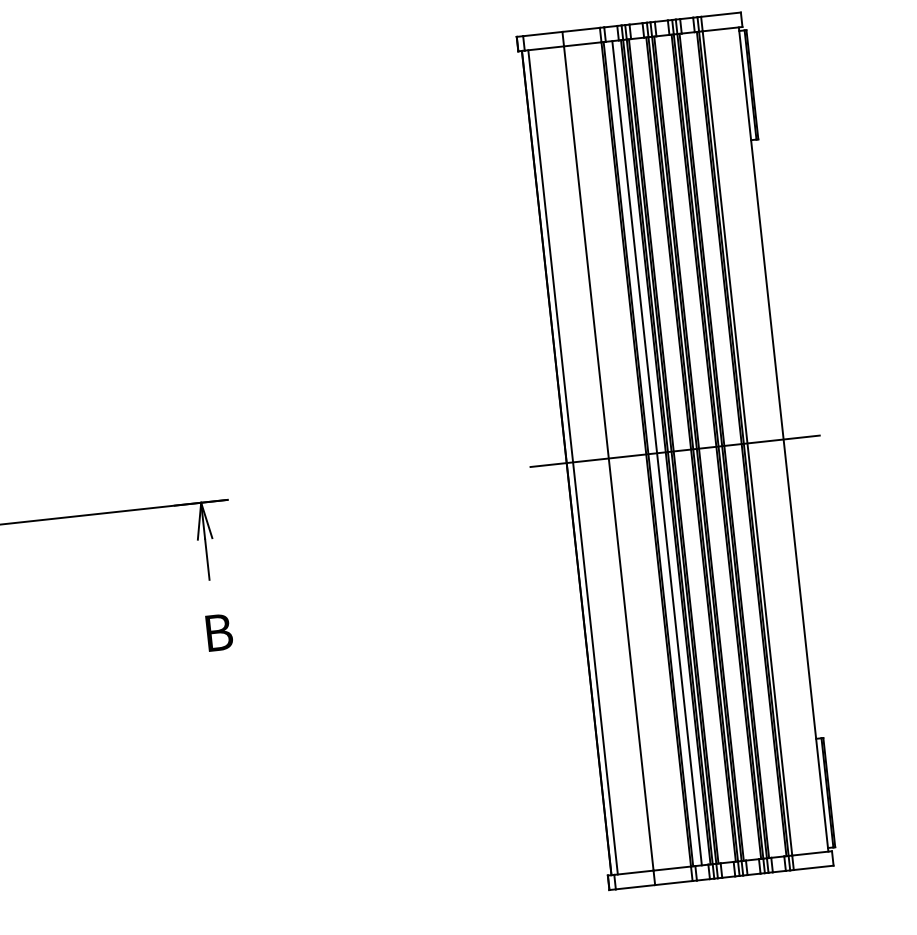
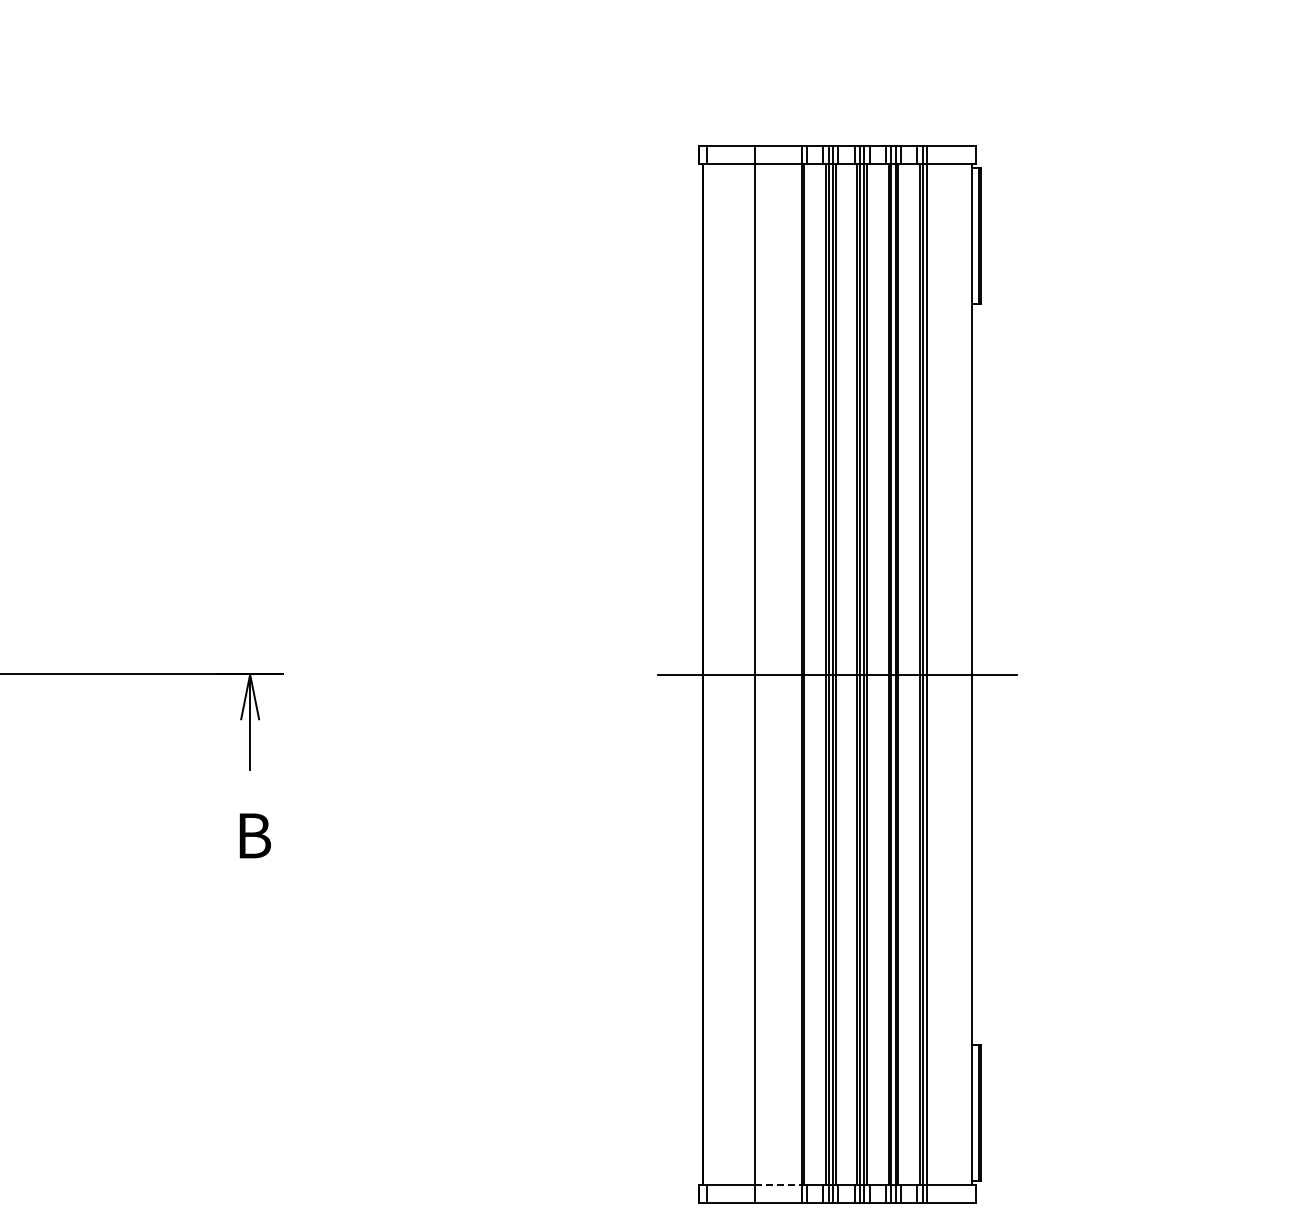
line: (657, 453) -> (815, 674), removed
line: (573, 462) -> (711, 674), removed
line: (672, 868) -> (778, 1185), solid -> dashed

